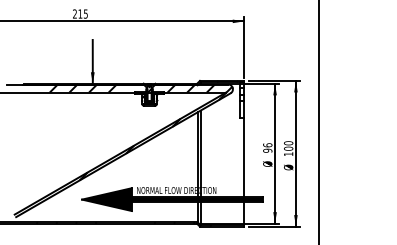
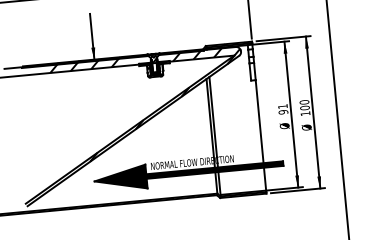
text: (267, 145) -> (282, 106), 96 -> 91

